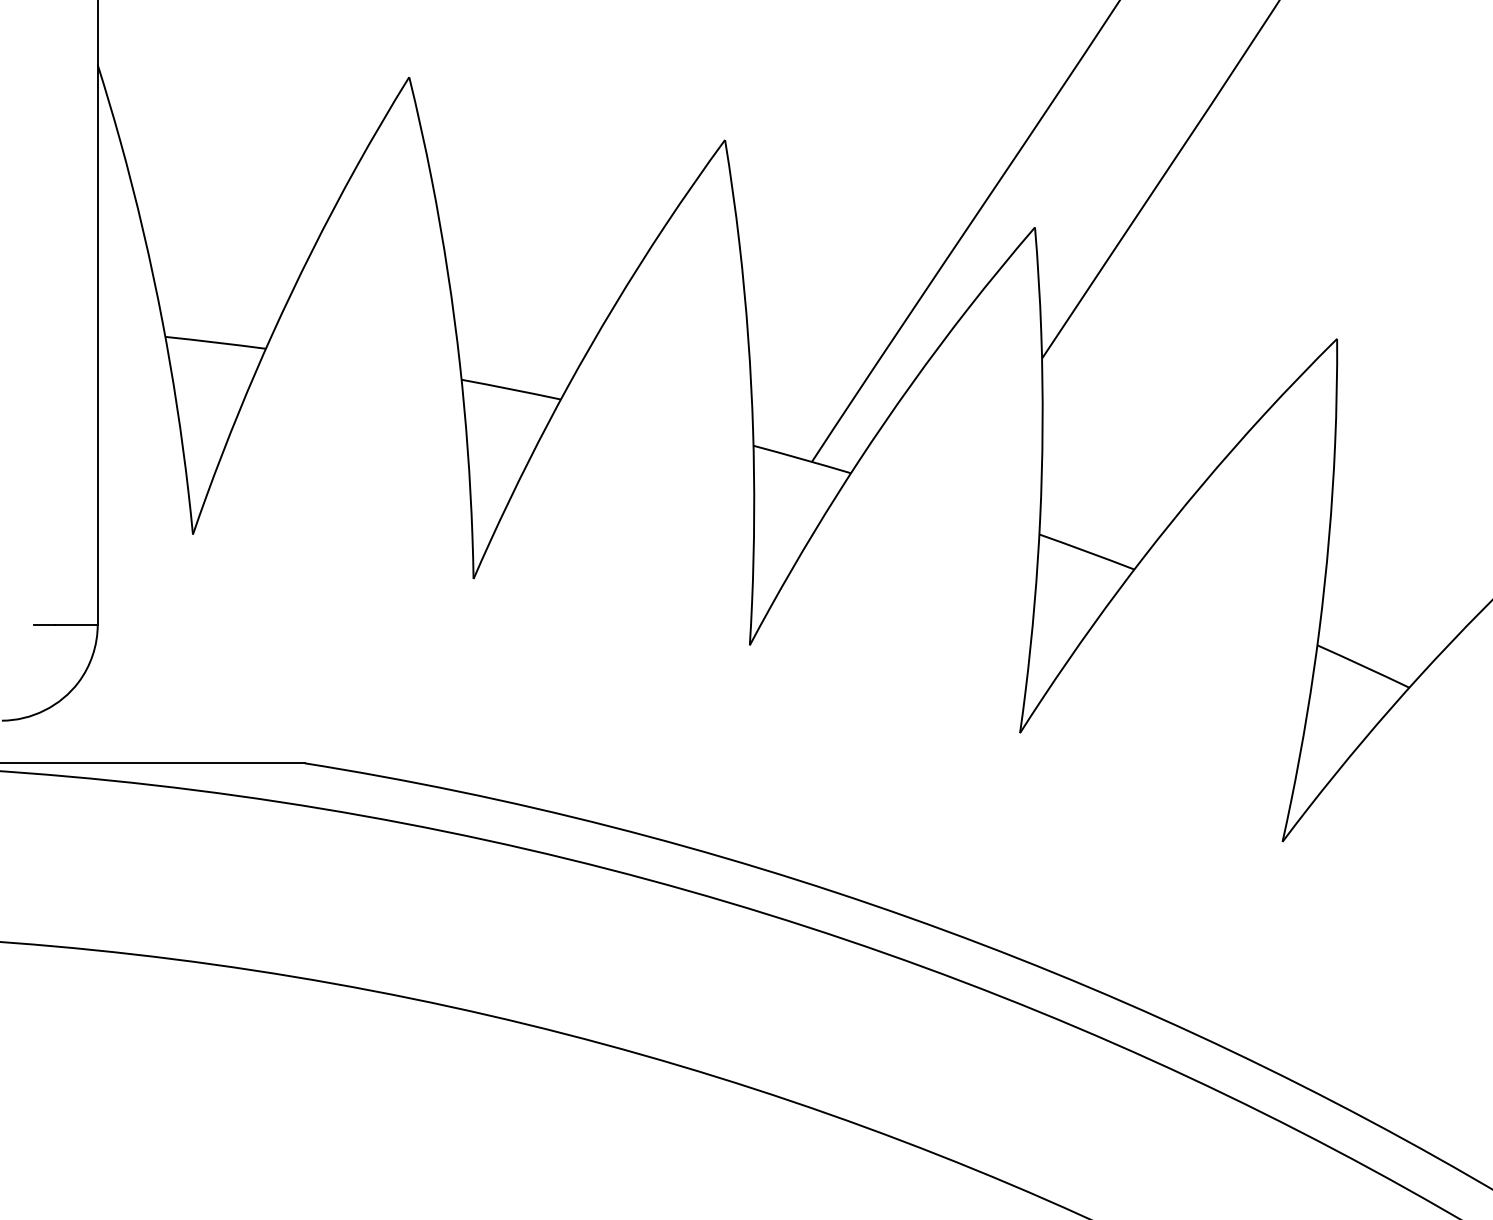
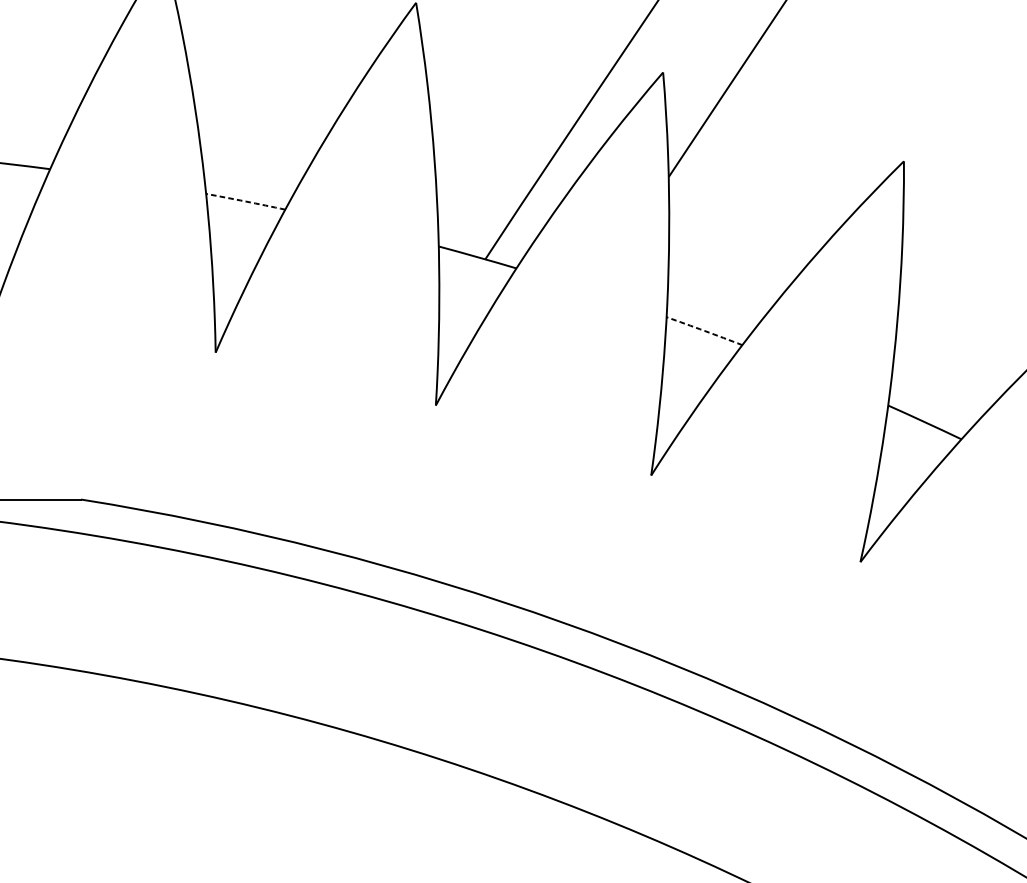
arc: (511, 389) -> (245, 201), solid -> dashed
arc: (1087, 551) -> (704, 330), solid -> dashed

